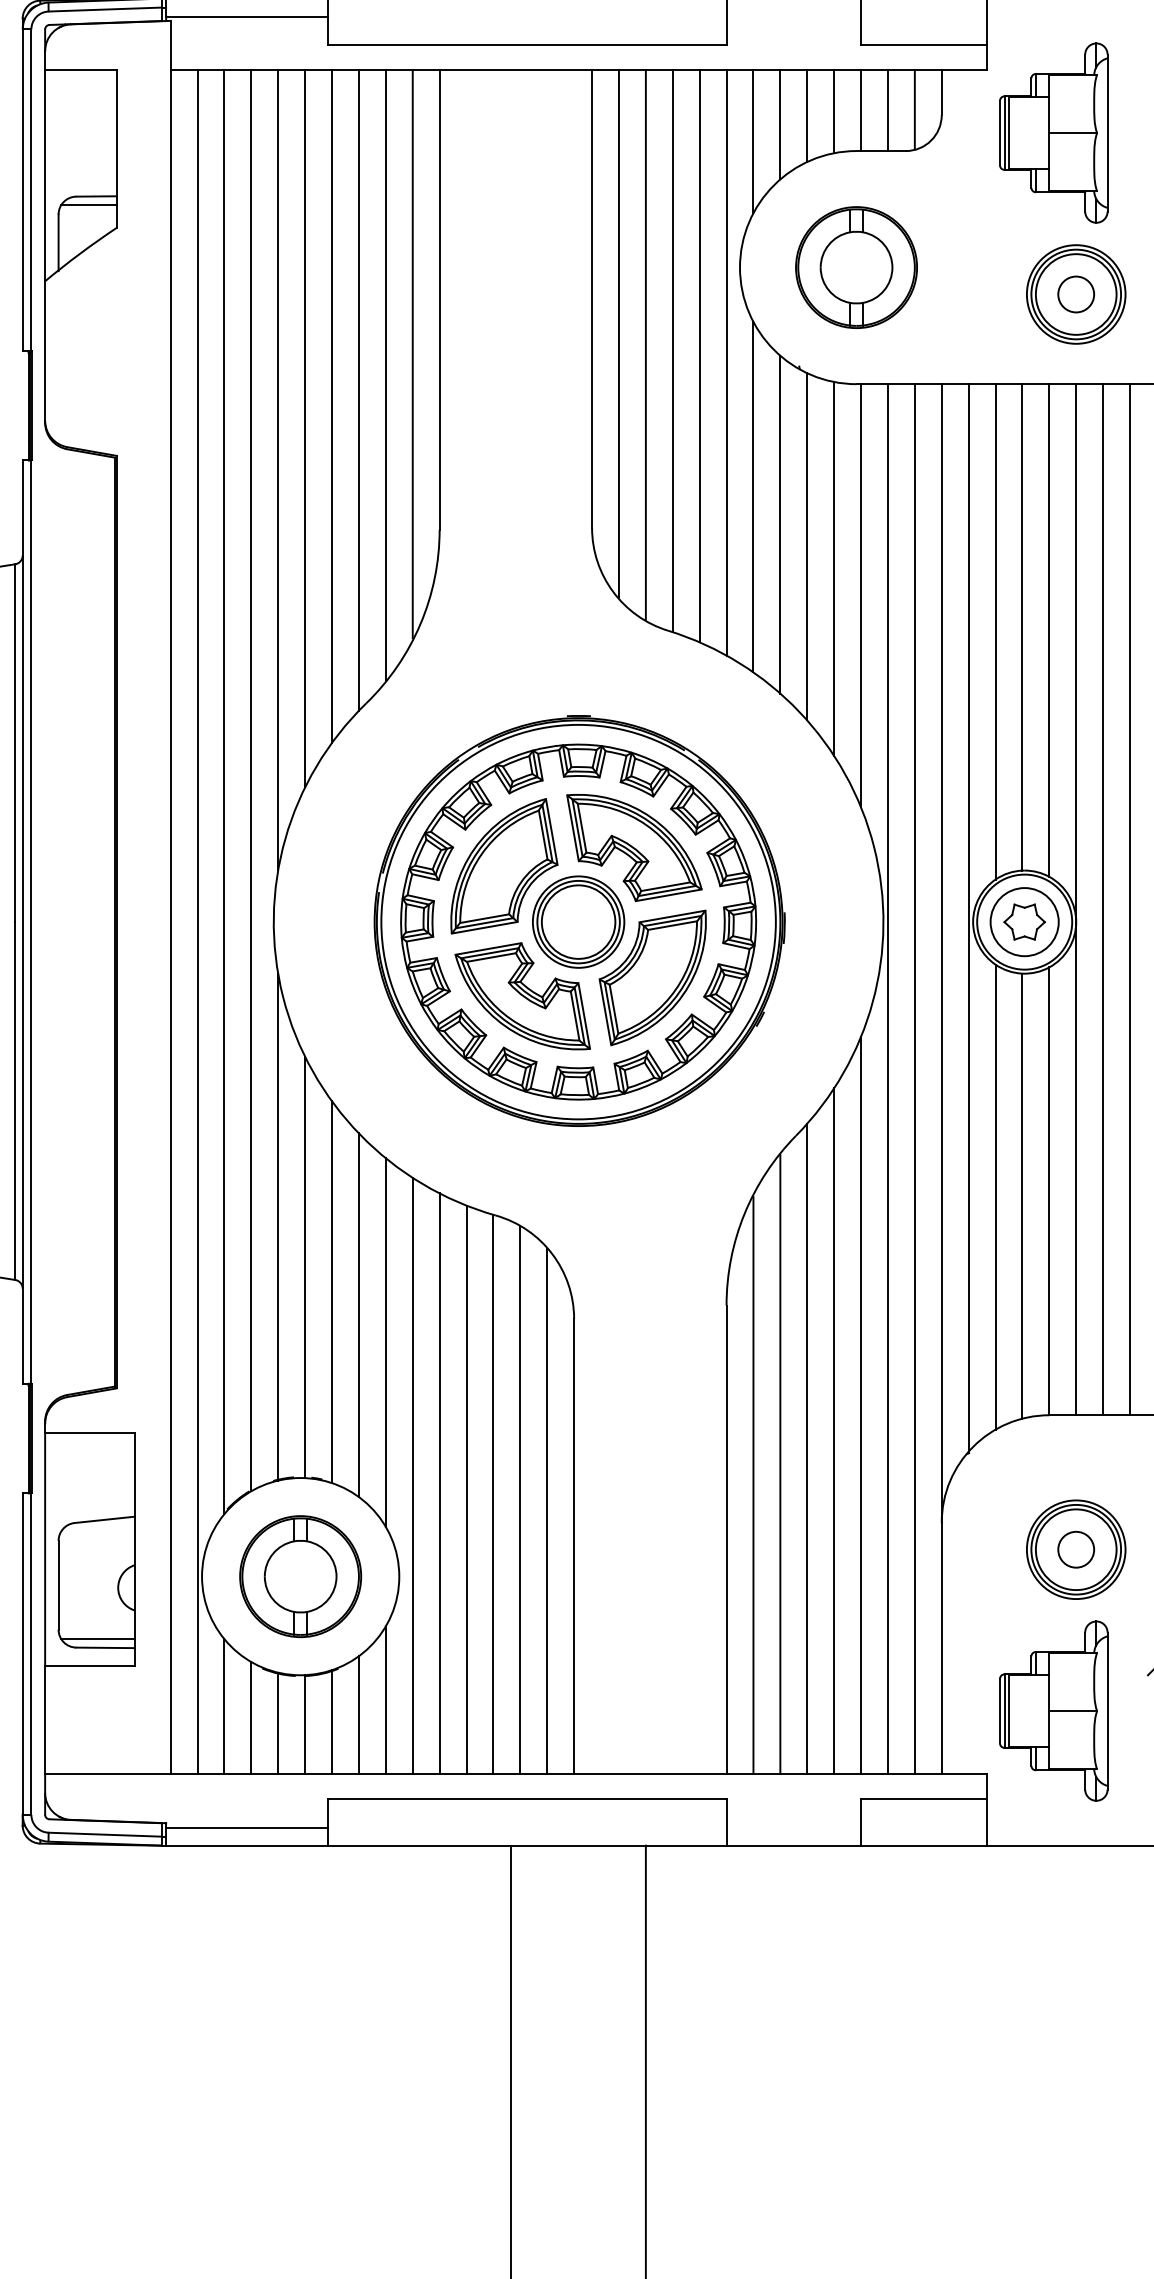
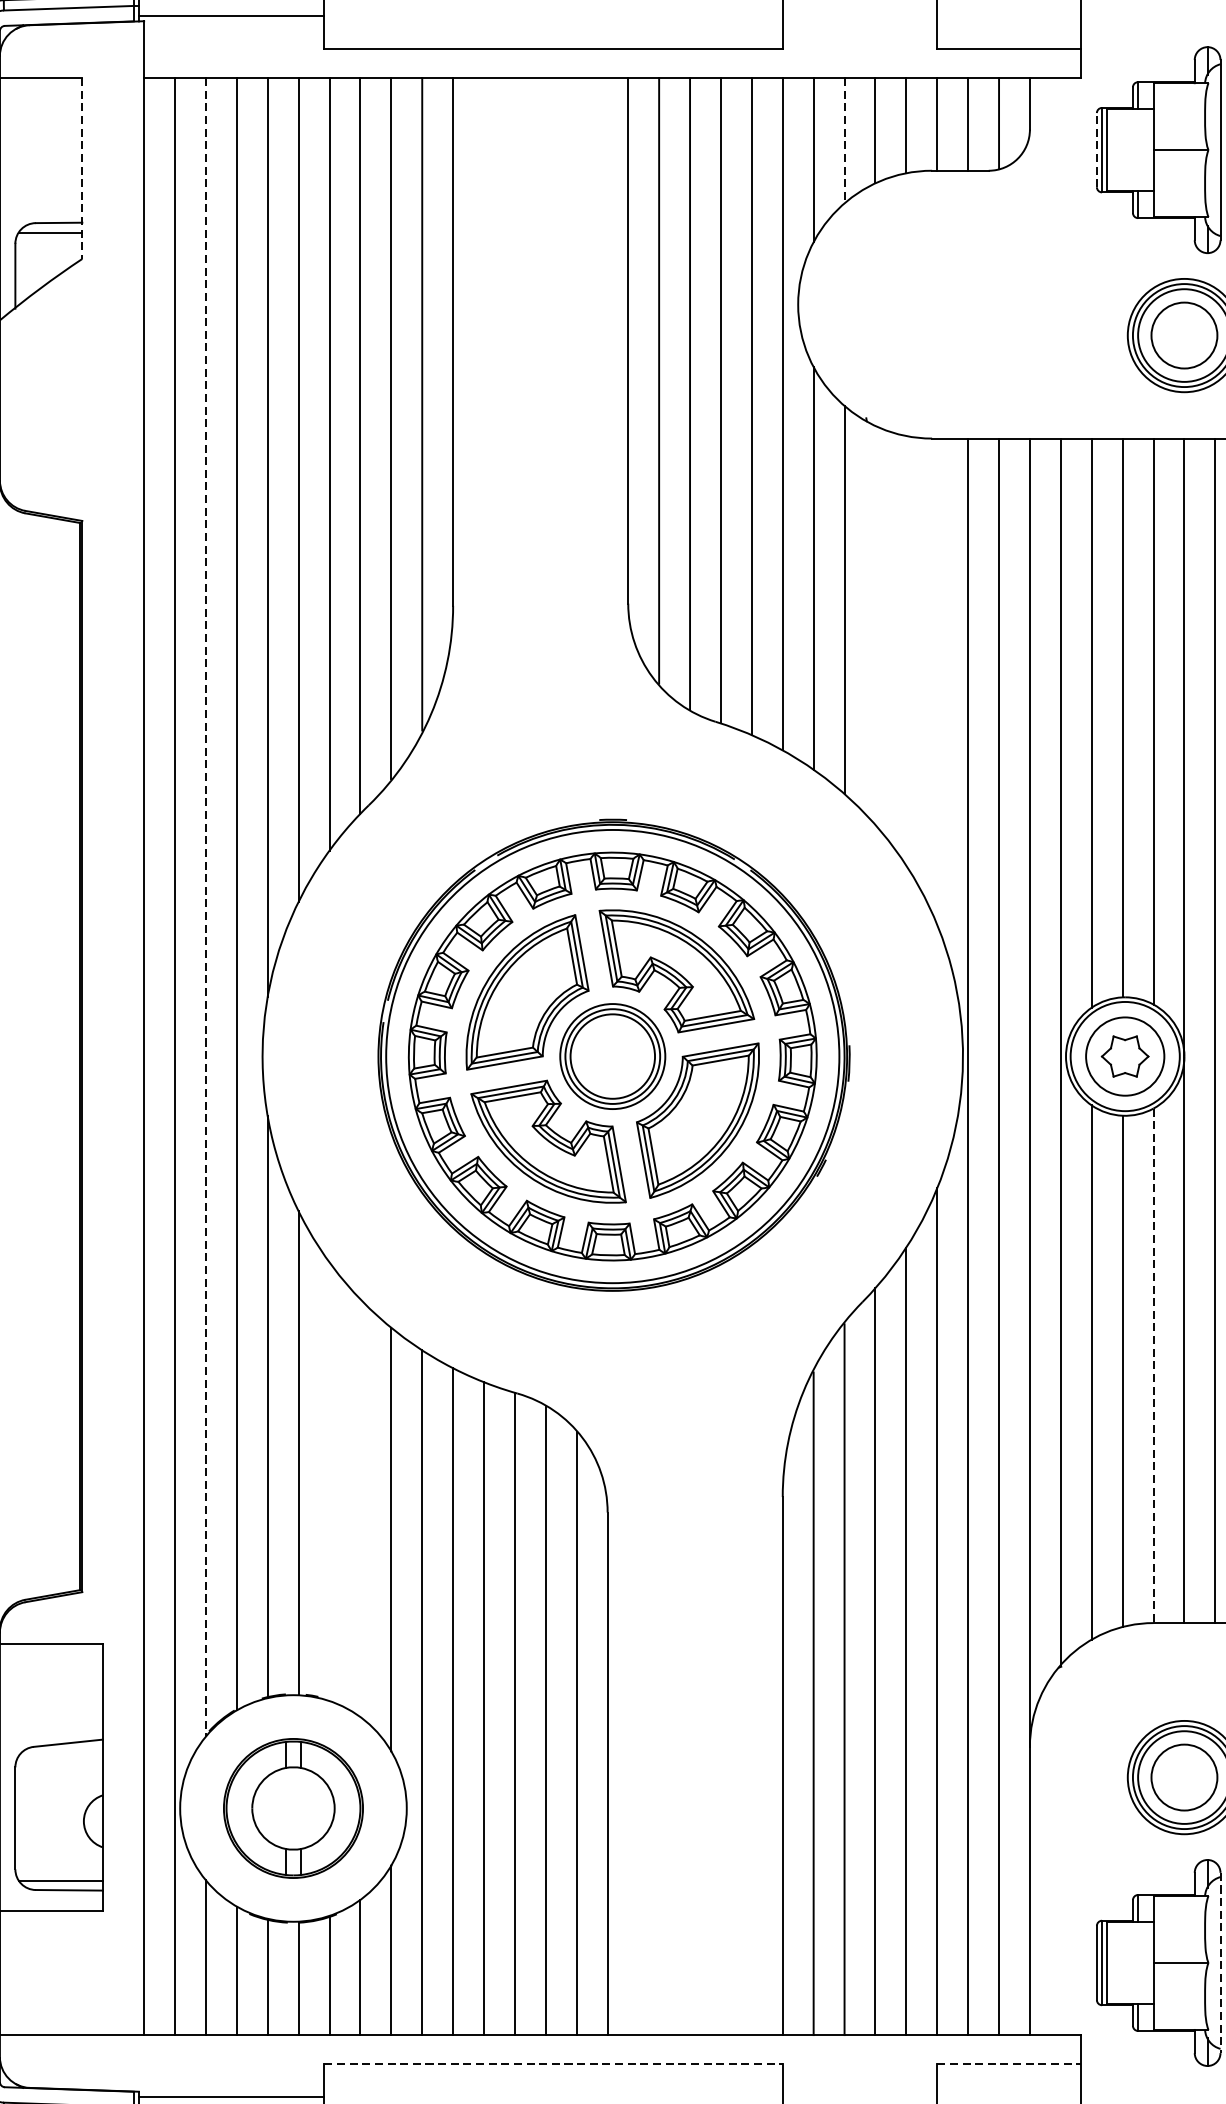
line: (780, 124) -> (844, 140), solid -> dashed
line: (1000, 132) -> (1097, 149), solid -> dashed
line: (116, 149) -> (81, 168), solid -> dashed
part: (856, 267) -> (932, 304), removed
circle: (1076, 294) -> (1184, 335), size x1.6
line: (807, 546) -> (875, 625), removed
line: (834, 568) -> (906, 650), removed
line: (861, 595) -> (937, 681), removed
line: (224, 792) -> (205, 907), solid -> dashed
line: (1049, 1191) -> (1153, 1366), solid -> dashed
line: (332, 1292) -> (330, 1482), removed
line: (358, 1315) -> (359, 1508), removed
circle: (1076, 1549) -> (1184, 1777), size x1.6
line: (1107, 1711) -> (1220, 1963), solid -> dashed
line: (527, 1799) -> (554, 2064), solid -> dashed
line: (923, 1799) -> (1008, 2064), solid -> dashed

